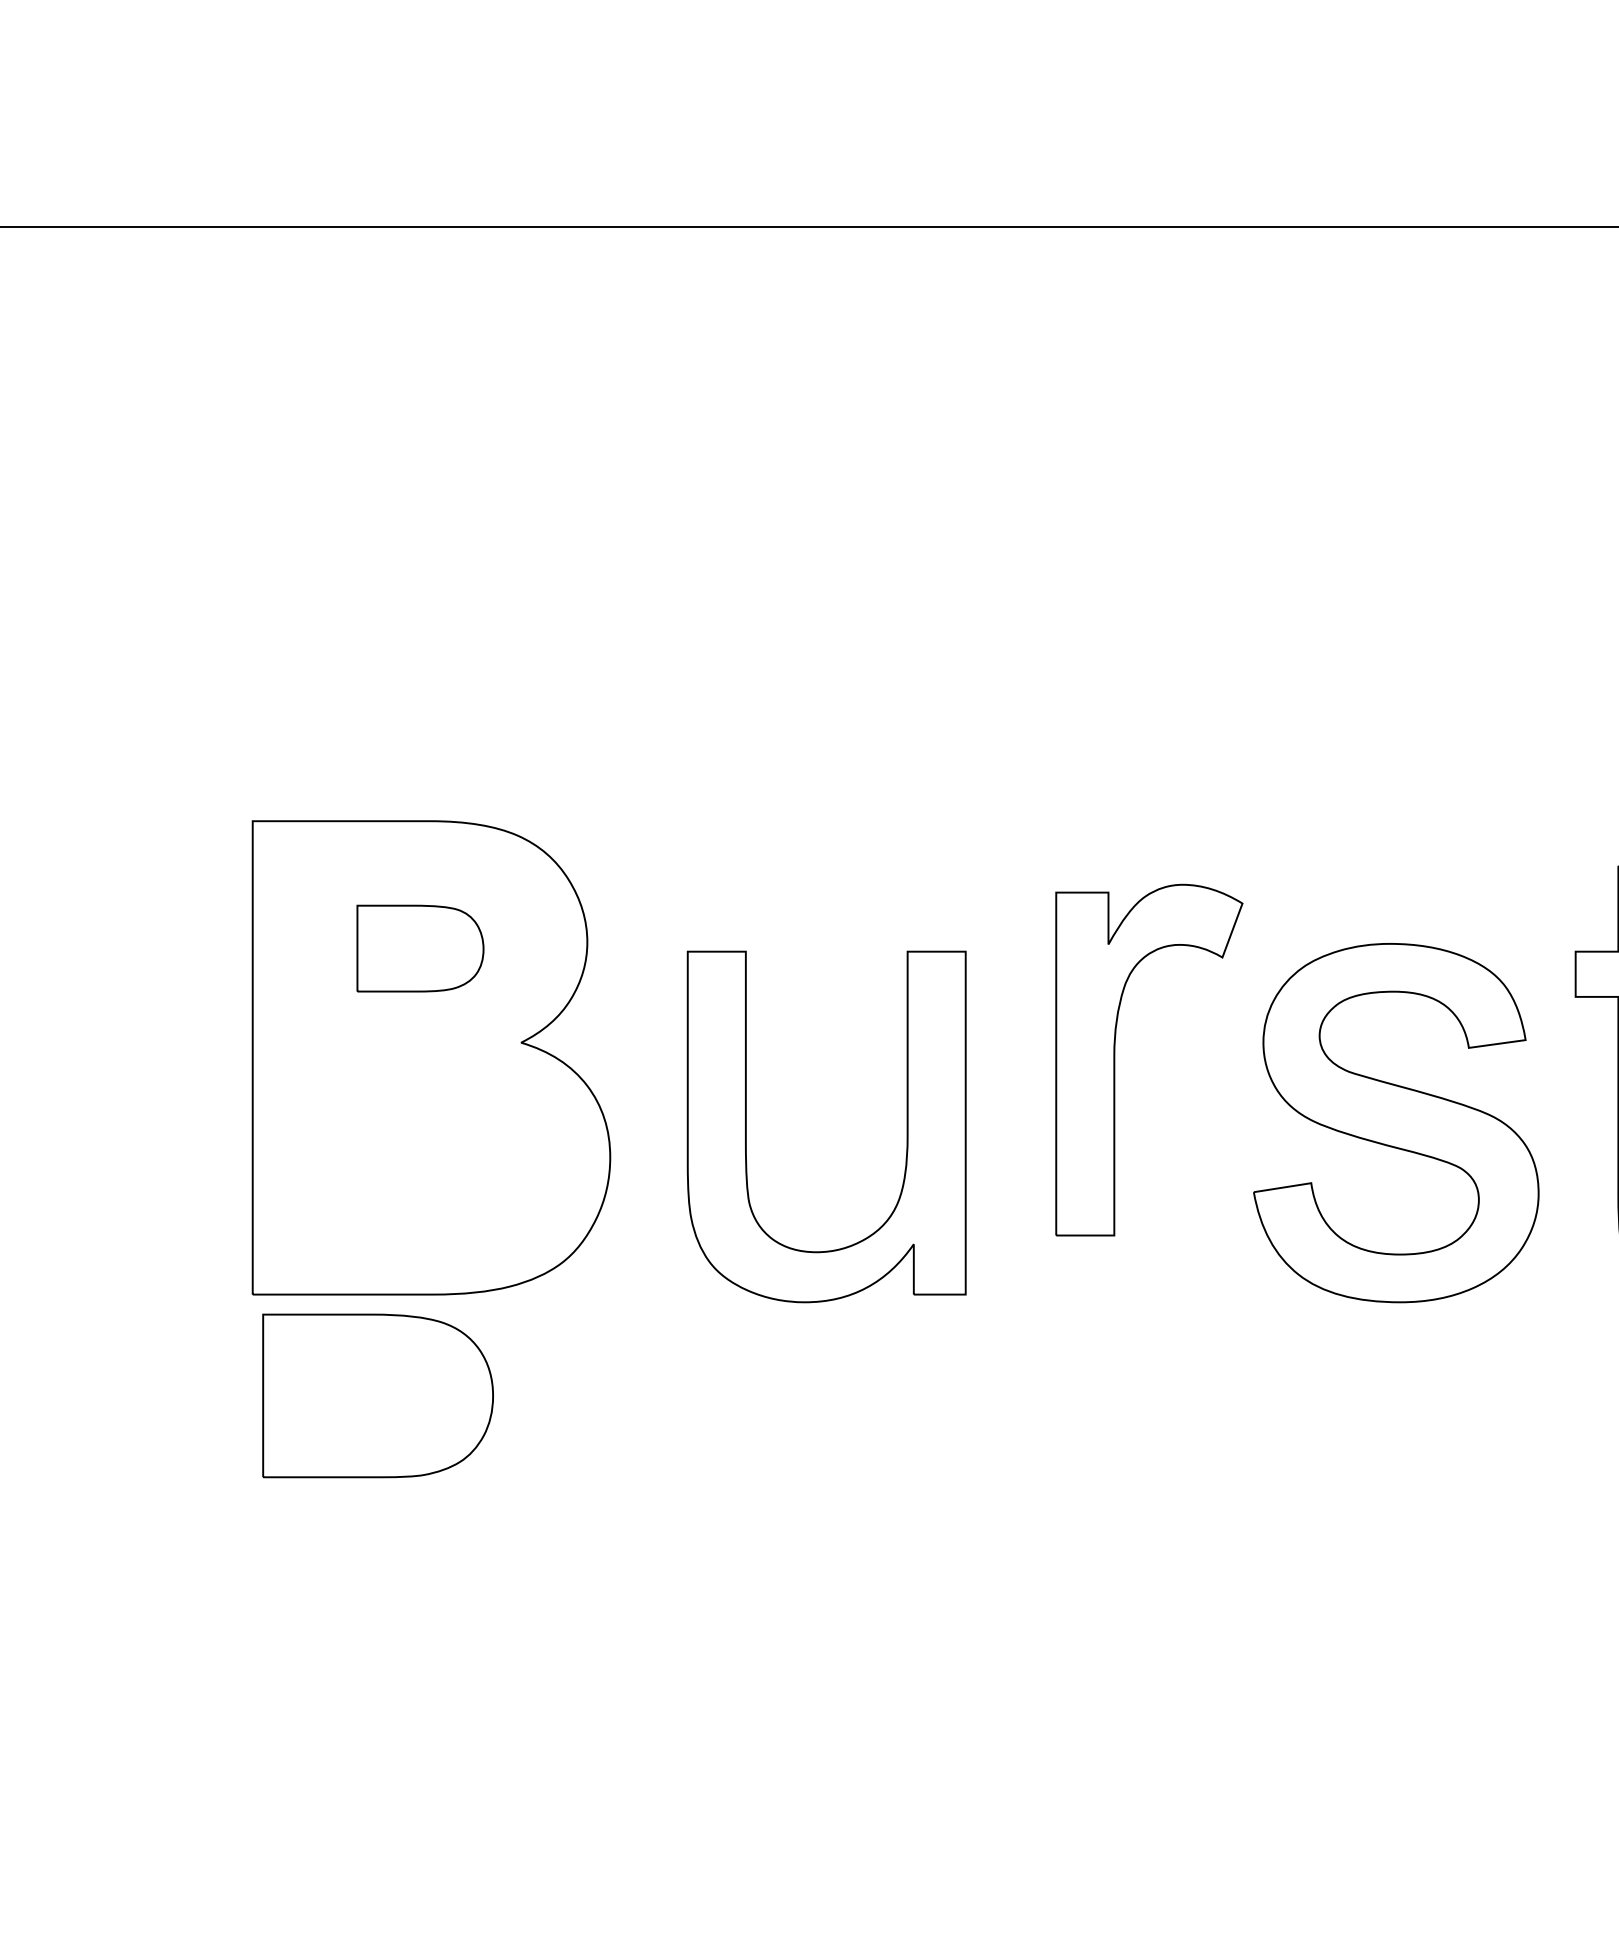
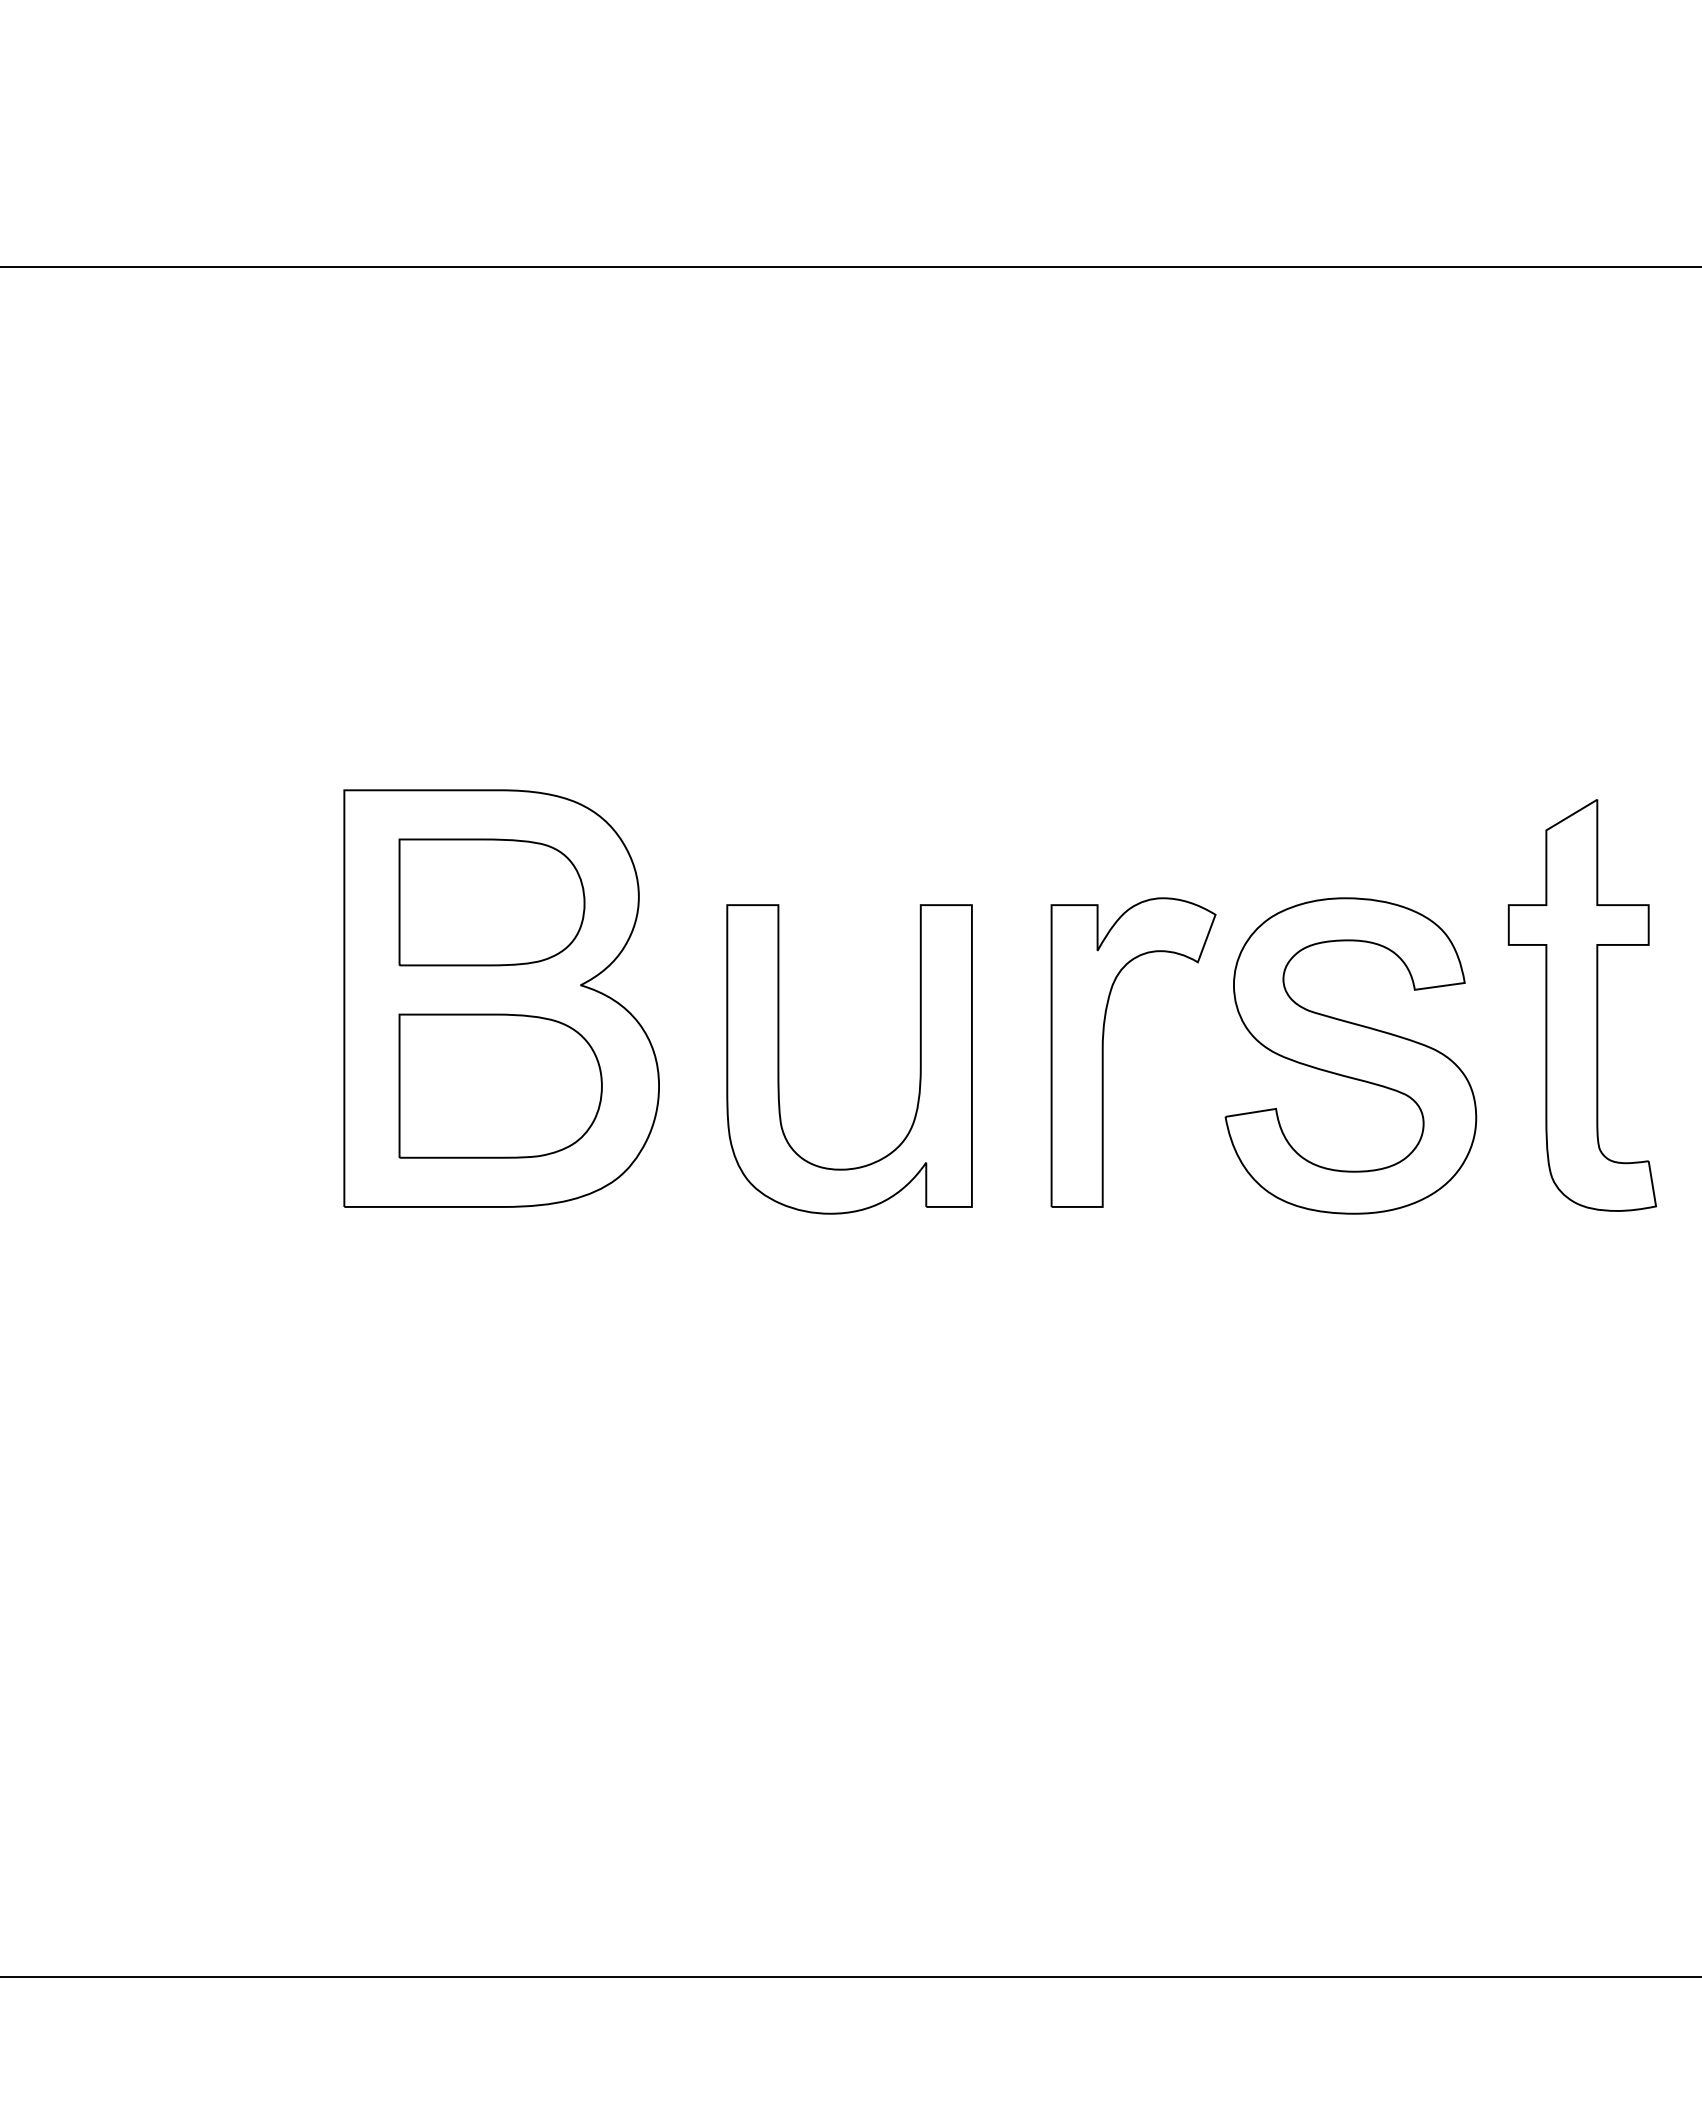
part: (419, 948) -> (491, 902), size x1.67
part: (1115, 1060) -> (1103, 1052), moved
part: (377, 1395) -> (500, 1085), moved

